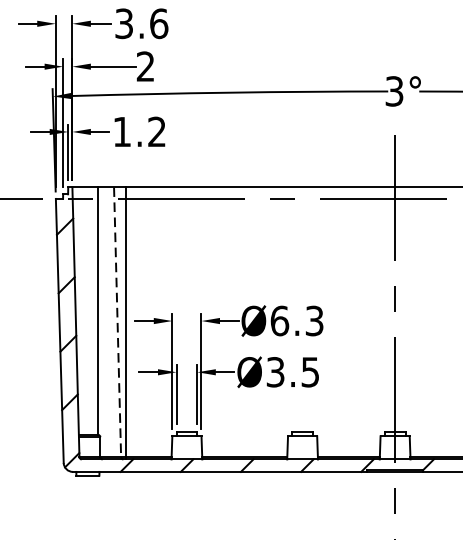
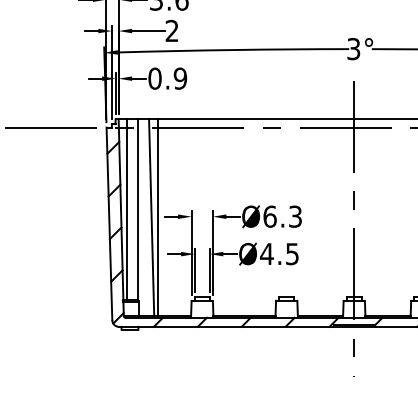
text: (139, 131) -> (167, 78), 1.2 -> 0.9
line: (84, 311) -> (127, 209), added
line: (117, 322) -> (151, 217), dashed -> solid
text: (274, 372) -> (266, 254), Ø3.5 -> Ø4.5

